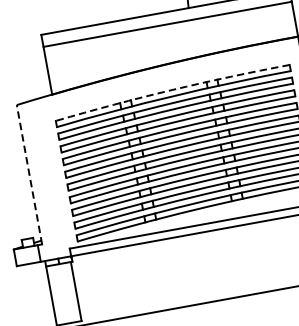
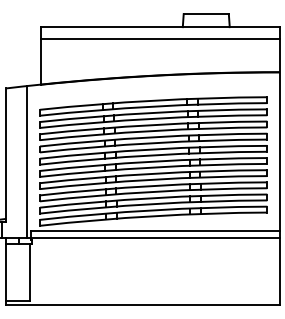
arc: (172, 89) -> (153, 100), dashed -> solid
line: (29, 173) -> (6, 154), dashed -> solid
line: (52, 178) -> (27, 162), added

